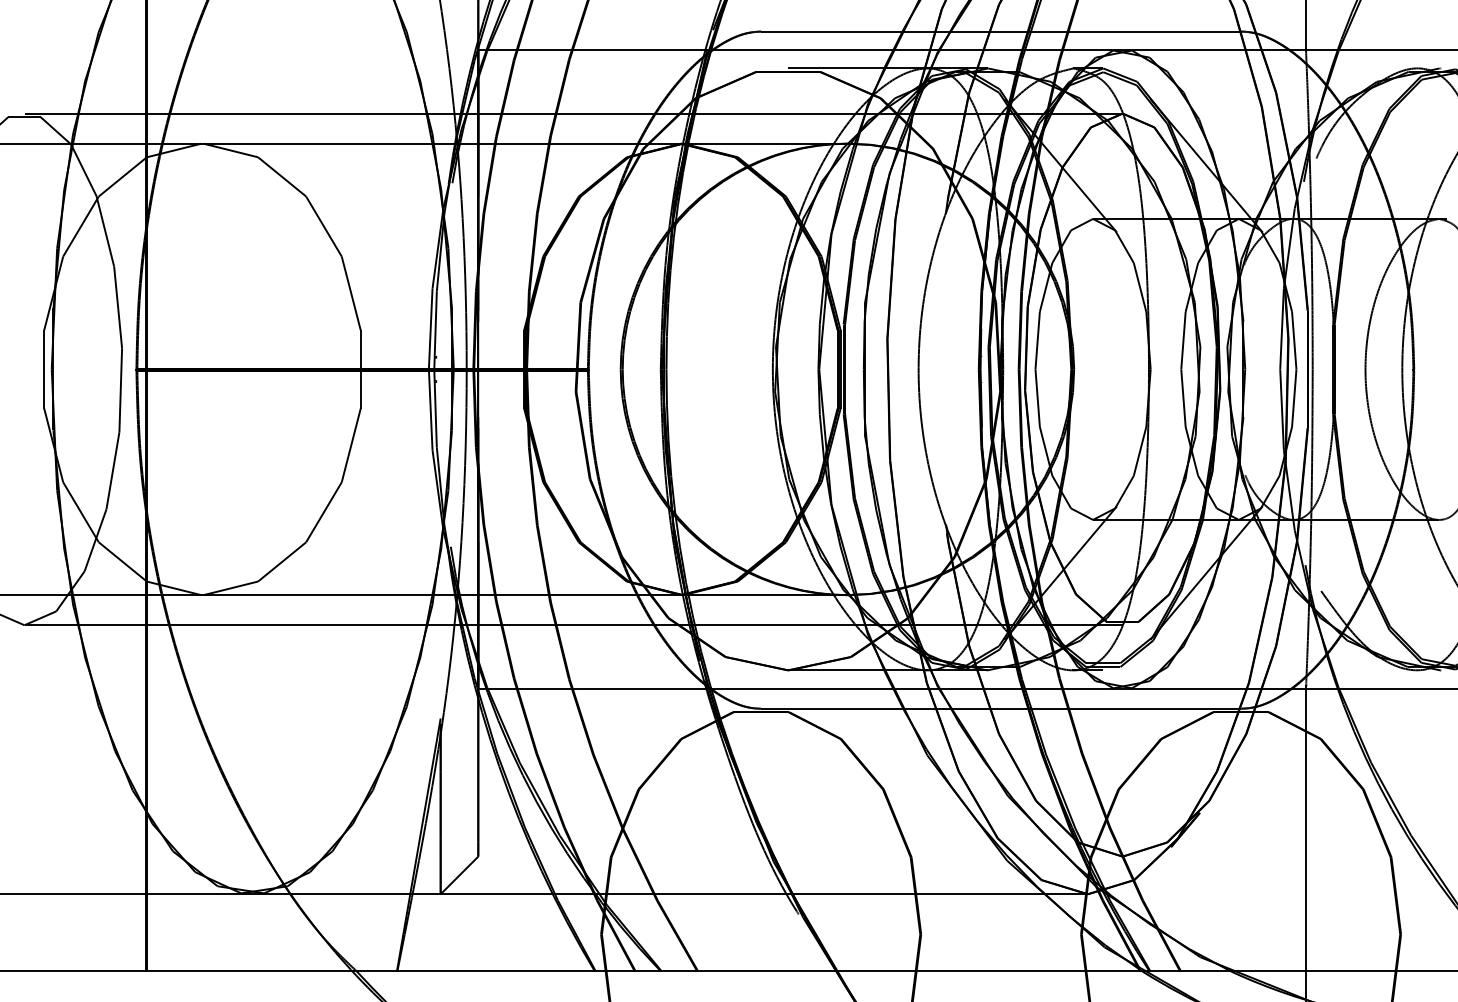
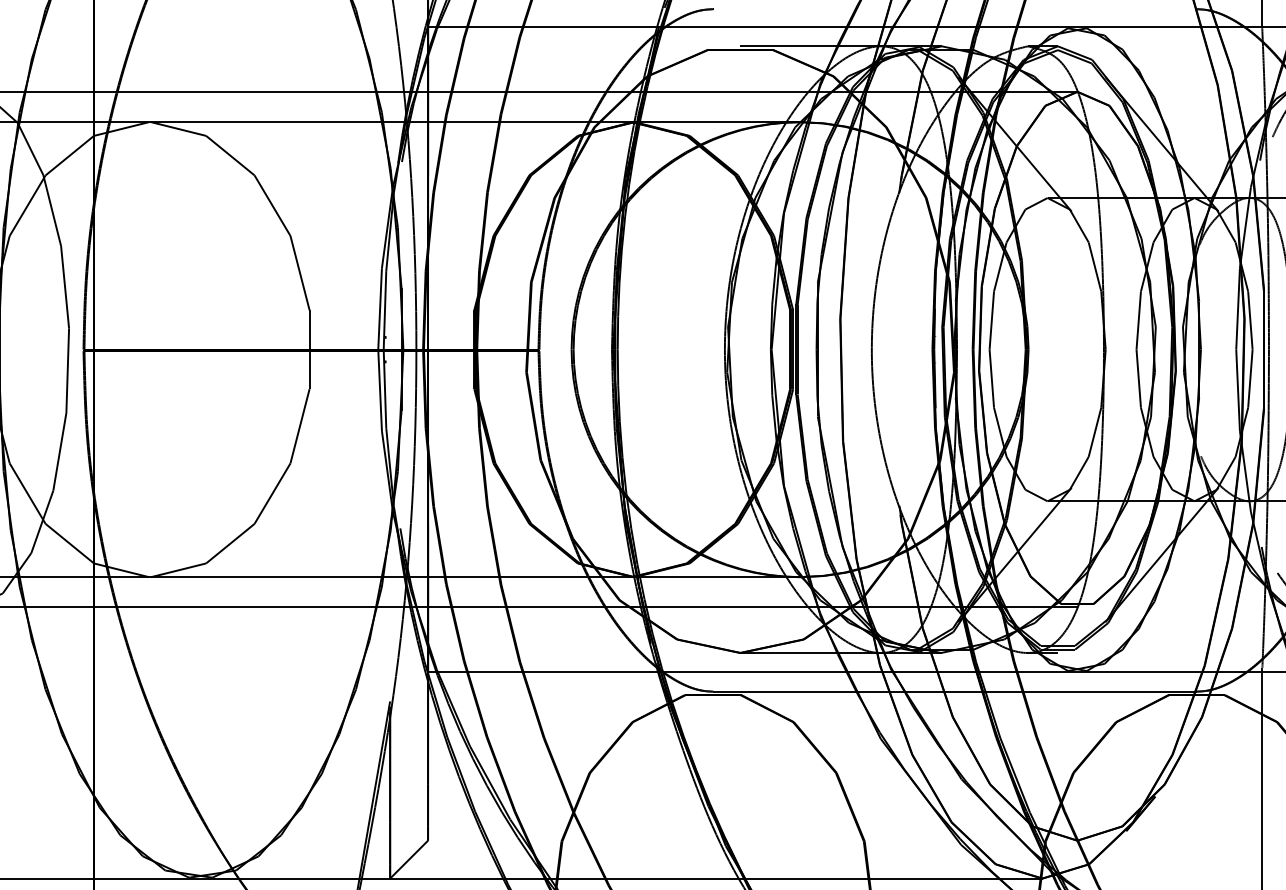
line: (1001, 31) -> (955, 9), removed

